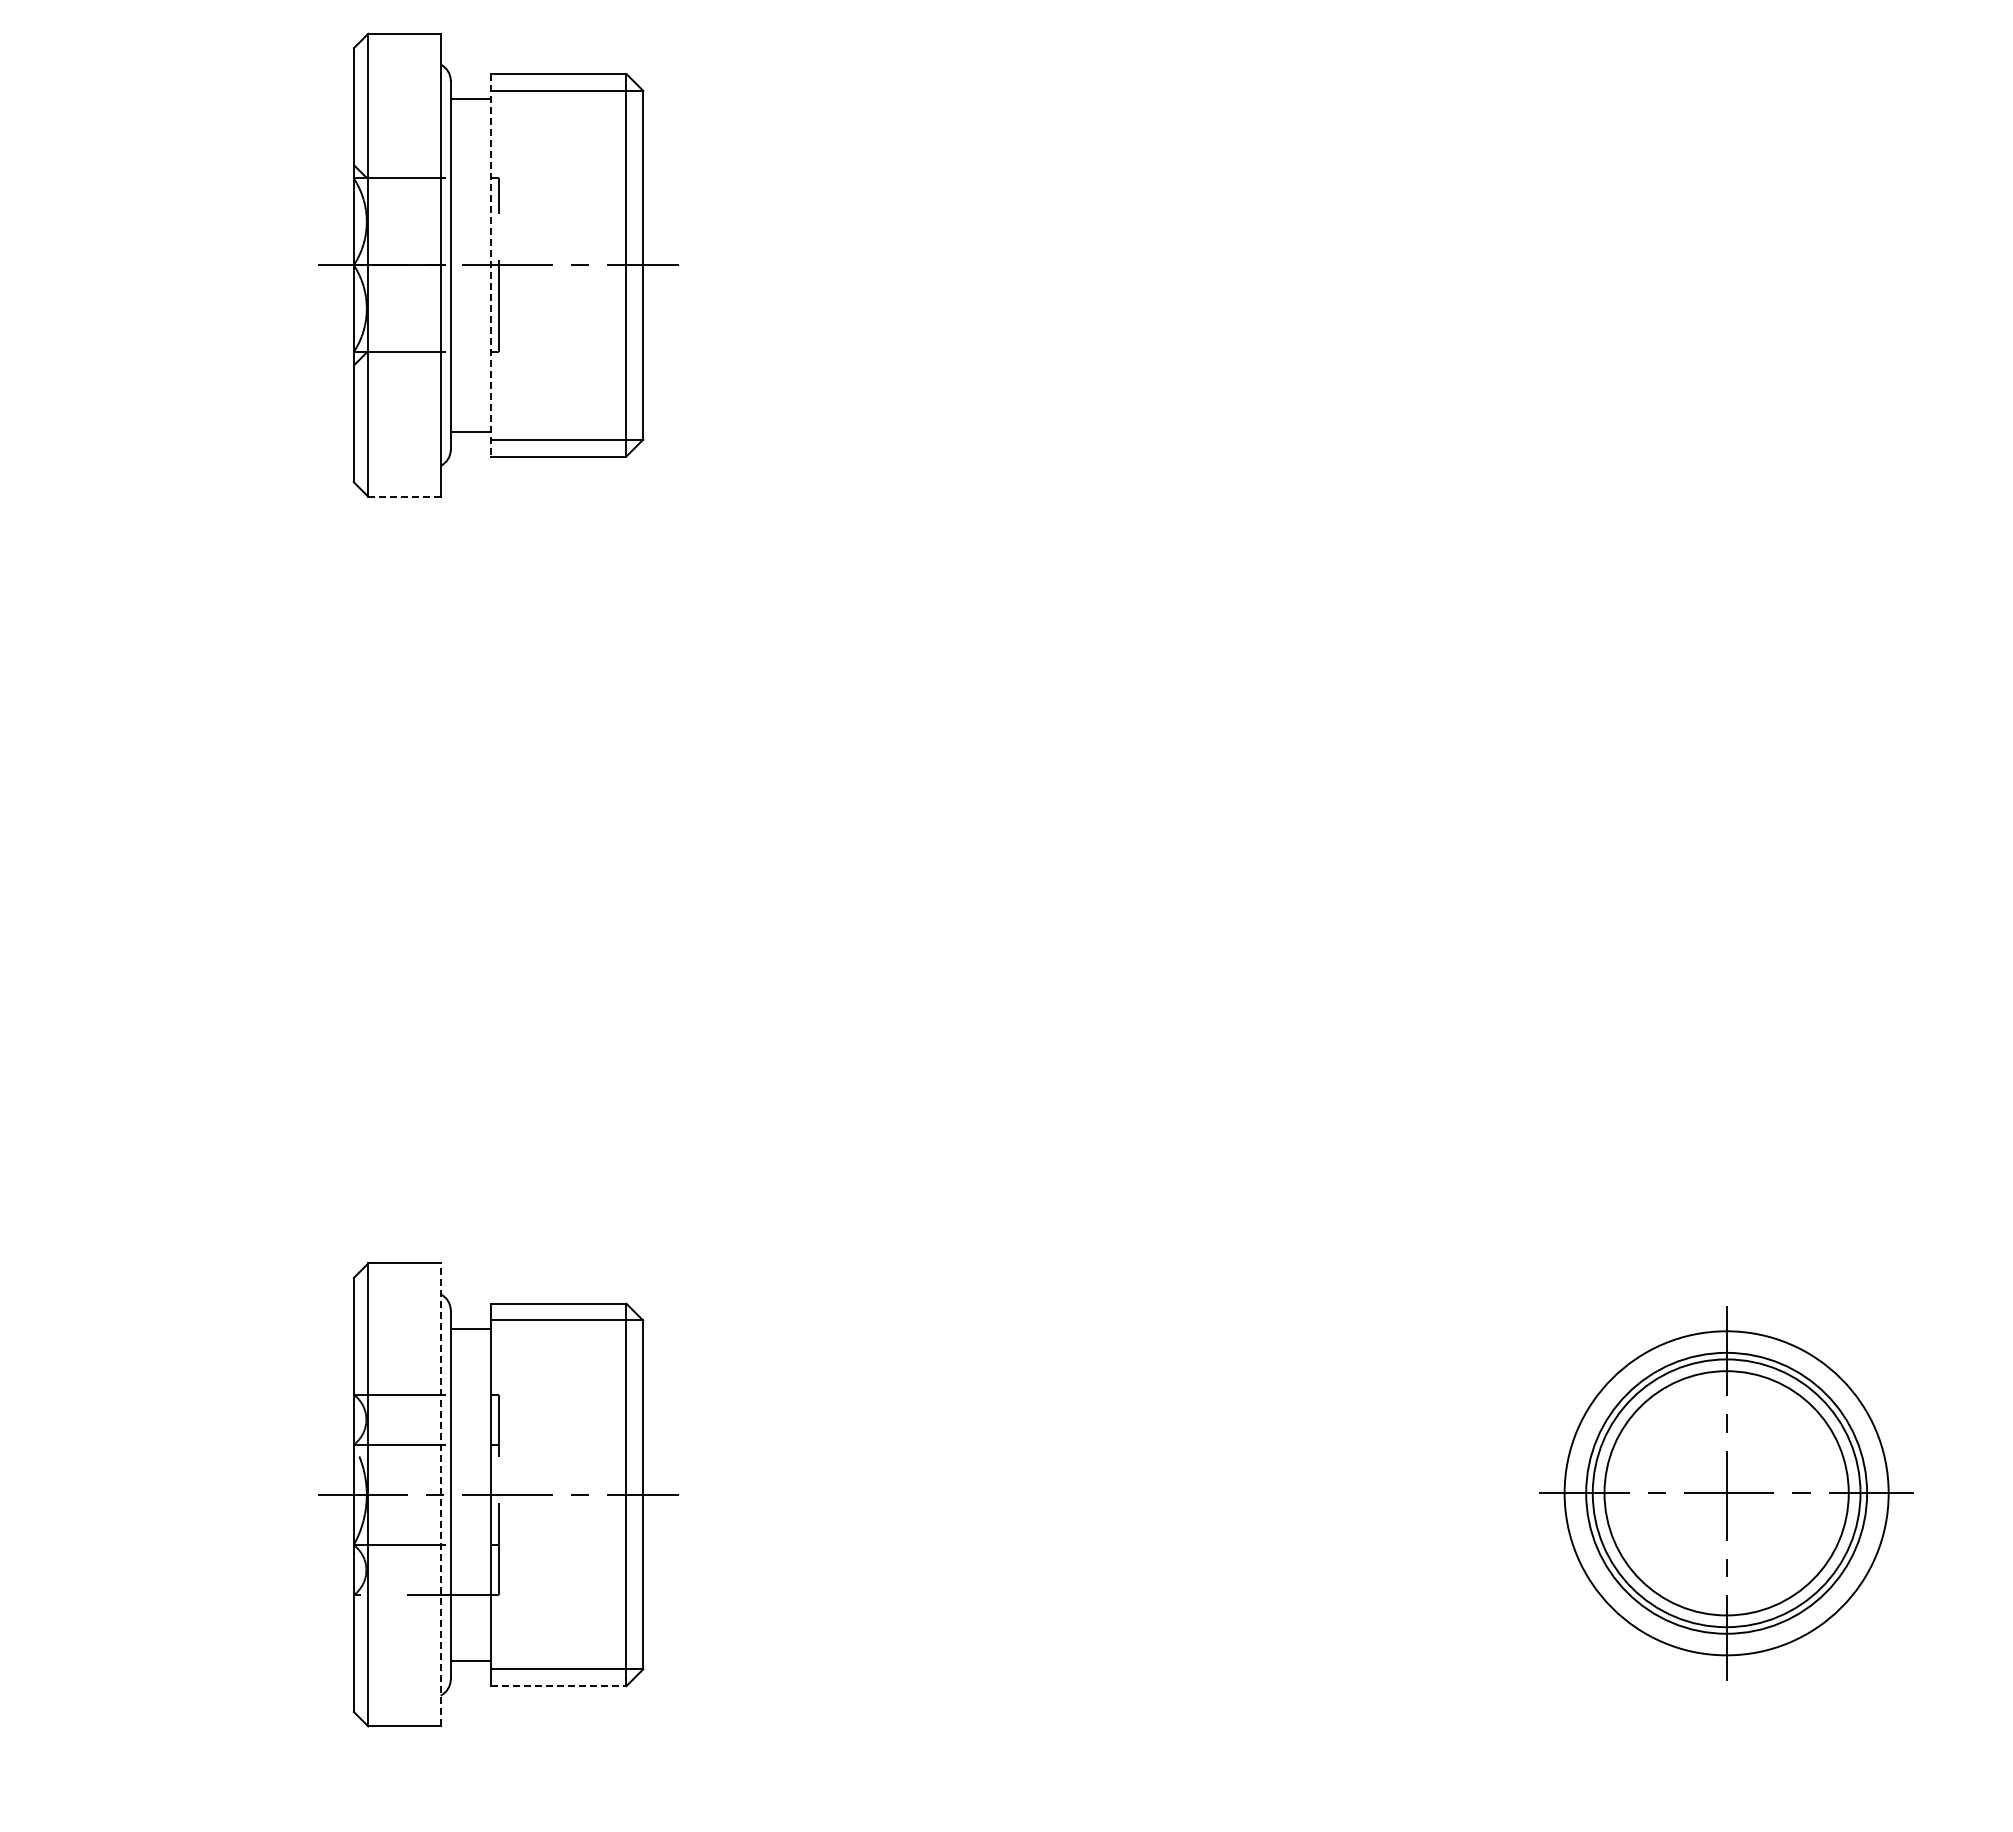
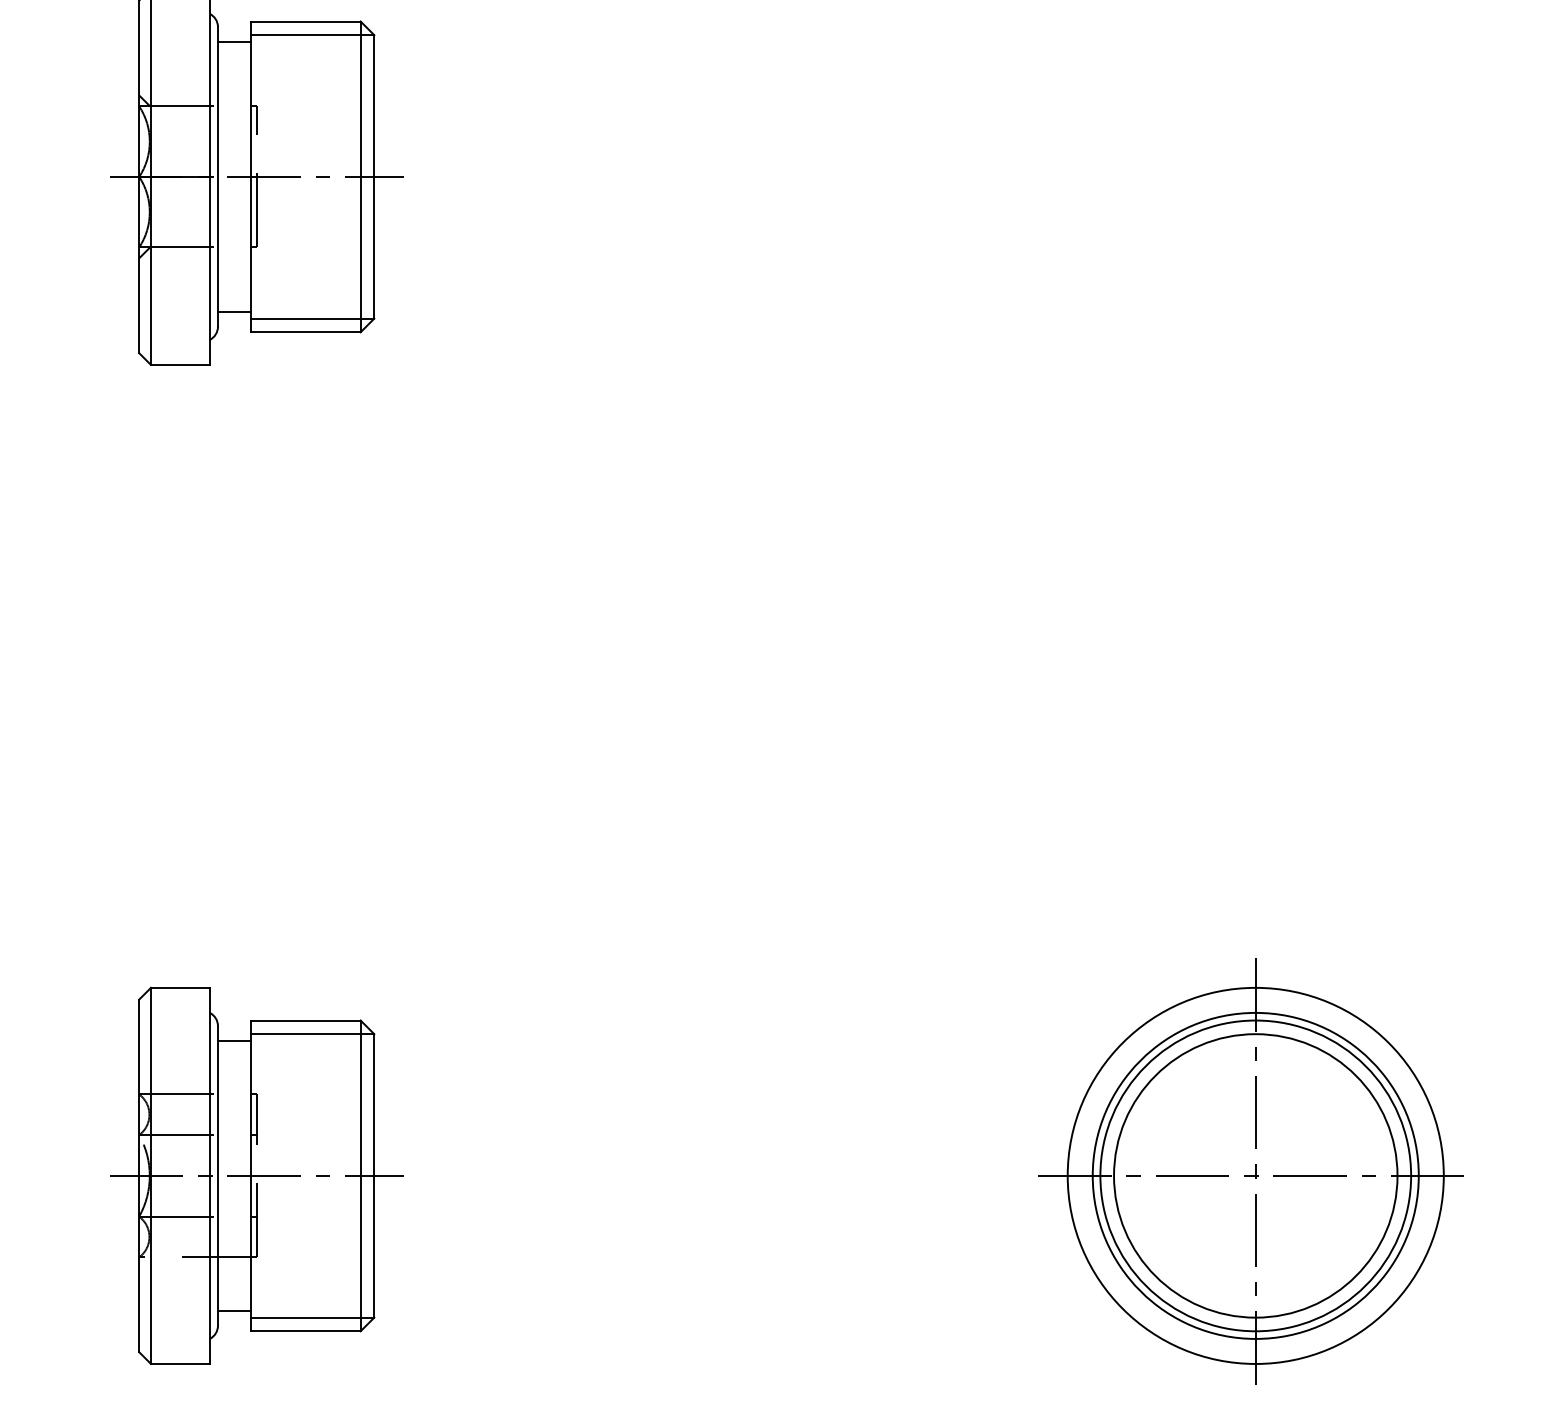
line: (491, 265) -> (251, 177), dashed -> solid
line: (404, 496) -> (180, 364), dashed -> solid
part: (1722, 1489) -> (1251, 1171), size x1.43
line: (440, 1494) -> (209, 1175), dashed -> solid
line: (558, 1686) -> (305, 1331), dashed -> solid

